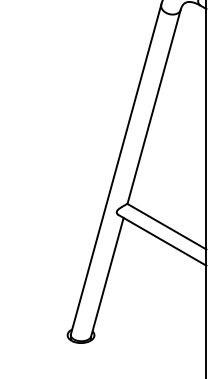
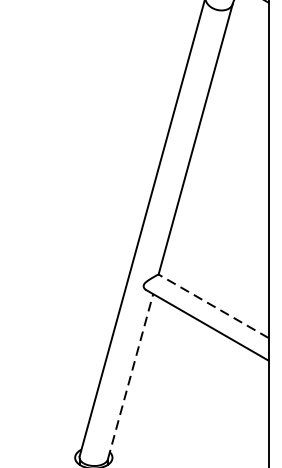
line: (166, 226) -> (212, 305), solid -> dashed
line: (107, 276) -> (130, 375), solid -> dashed

